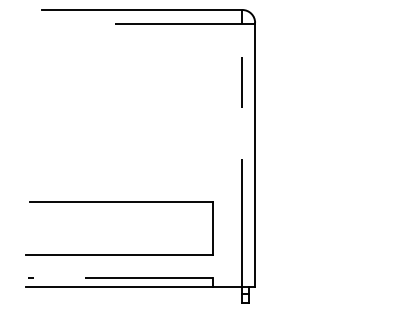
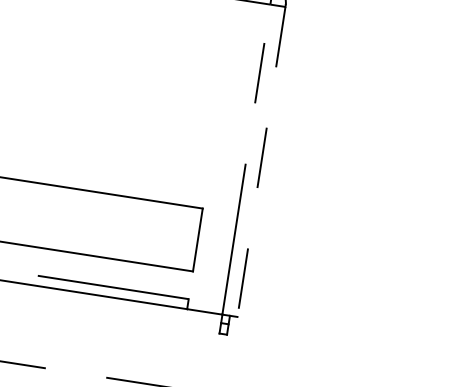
line: (255, 156) -> (261, 163), solid -> dashed

